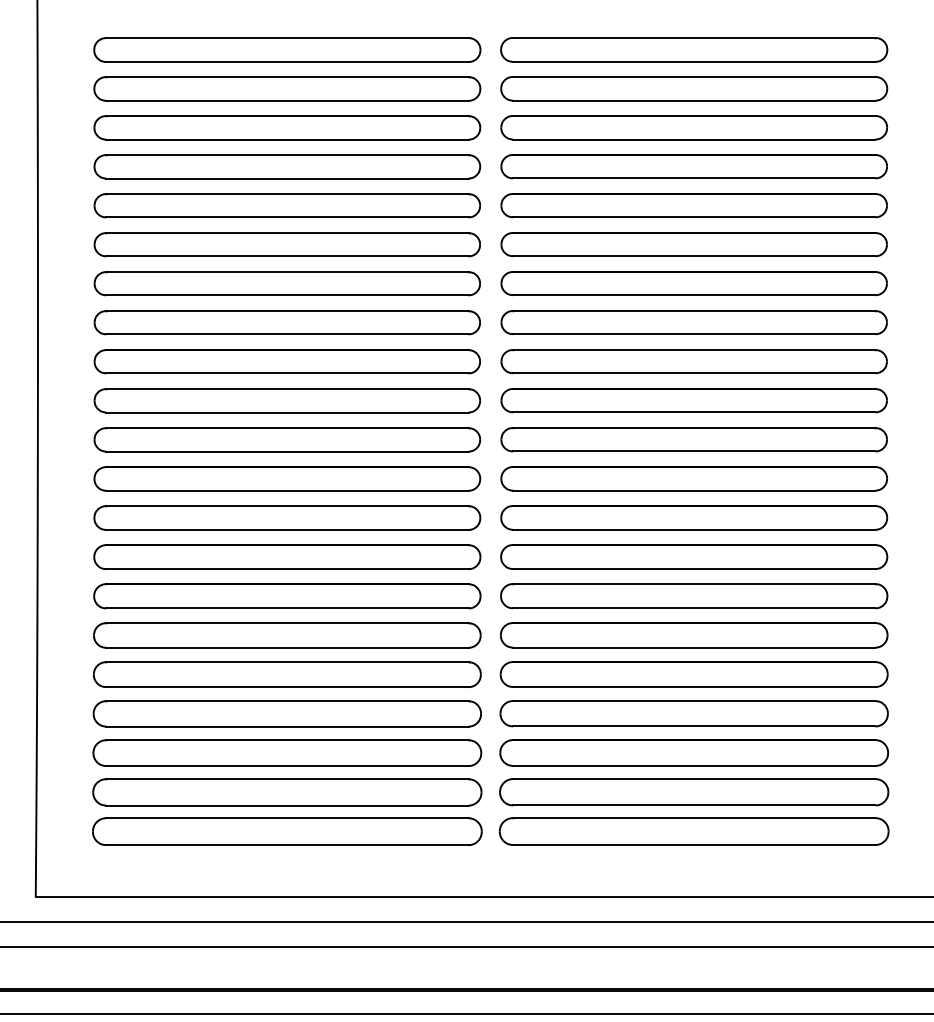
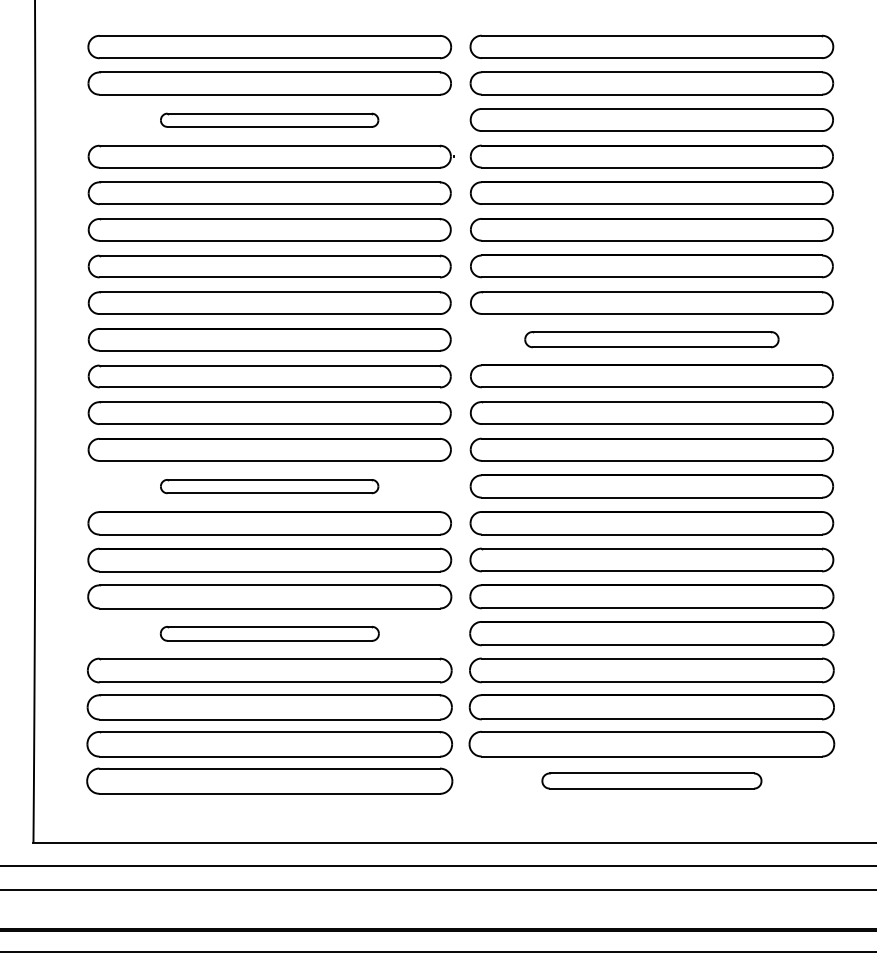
part: (287, 128) -> (269, 120), size x0.6
part: (693, 361) -> (651, 339), size x0.7
part: (287, 517) -> (269, 486), size x0.6
part: (287, 674) -> (269, 633), size x0.6
part: (693, 830) -> (651, 780), size x0.6

